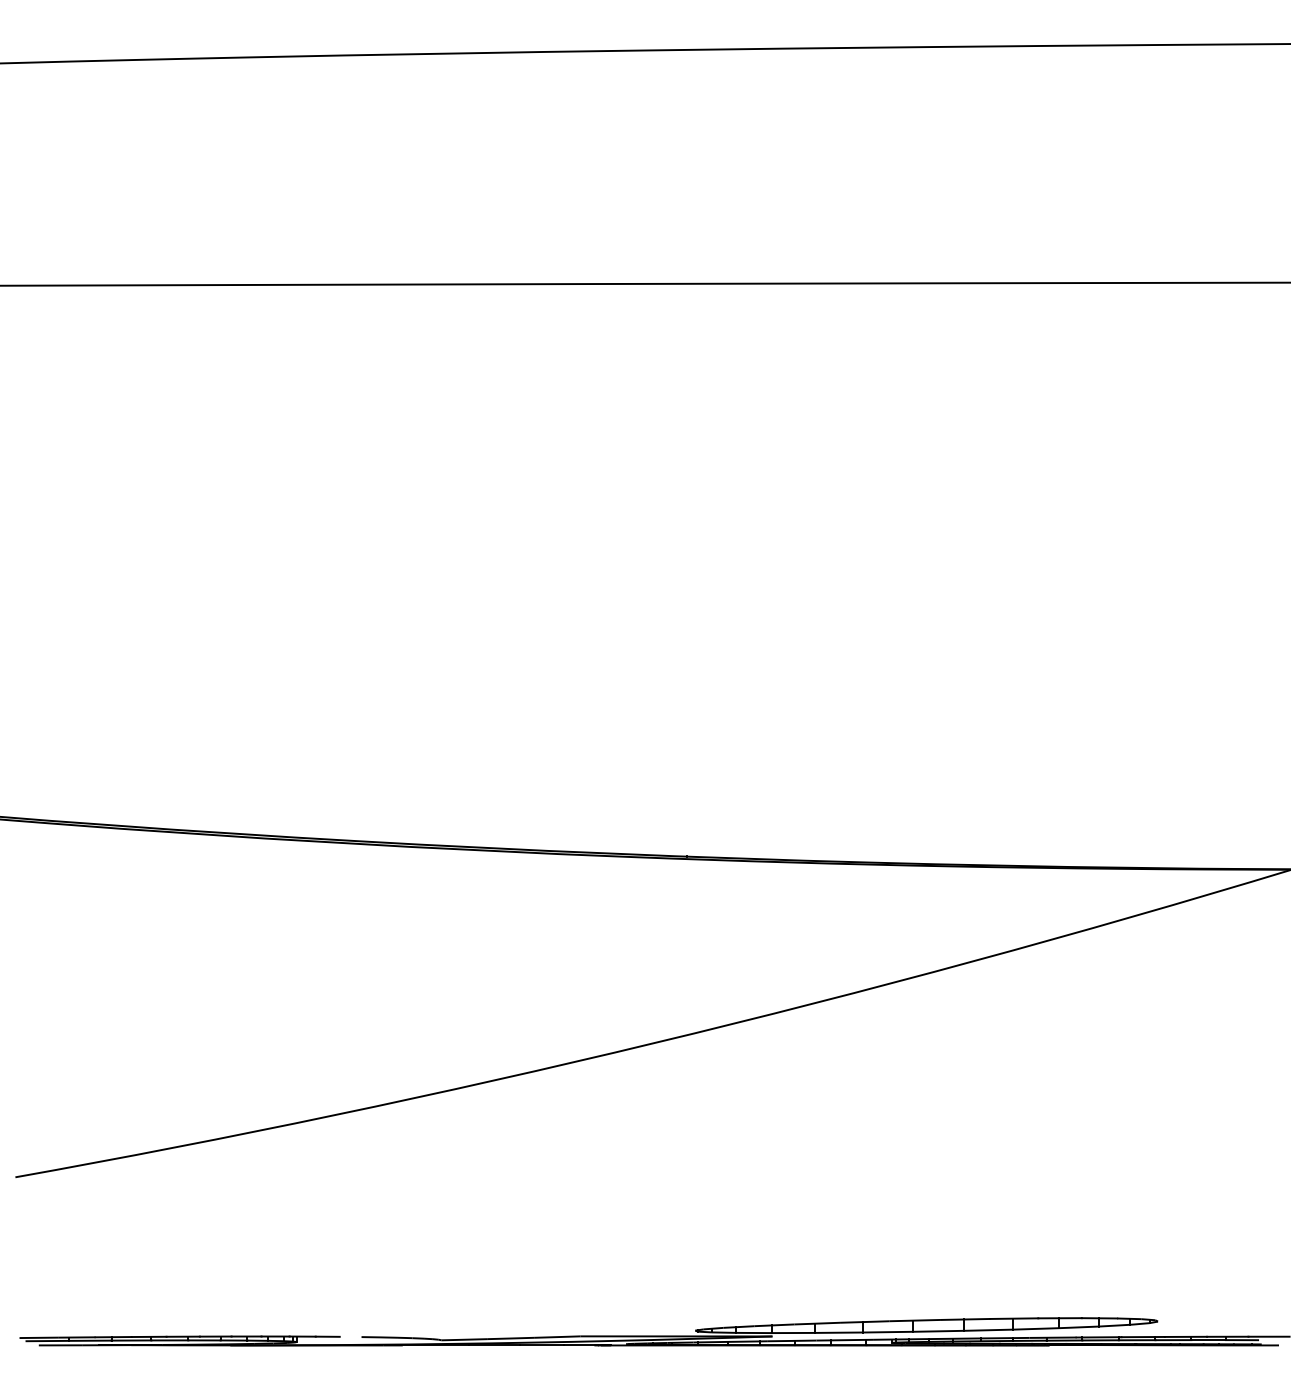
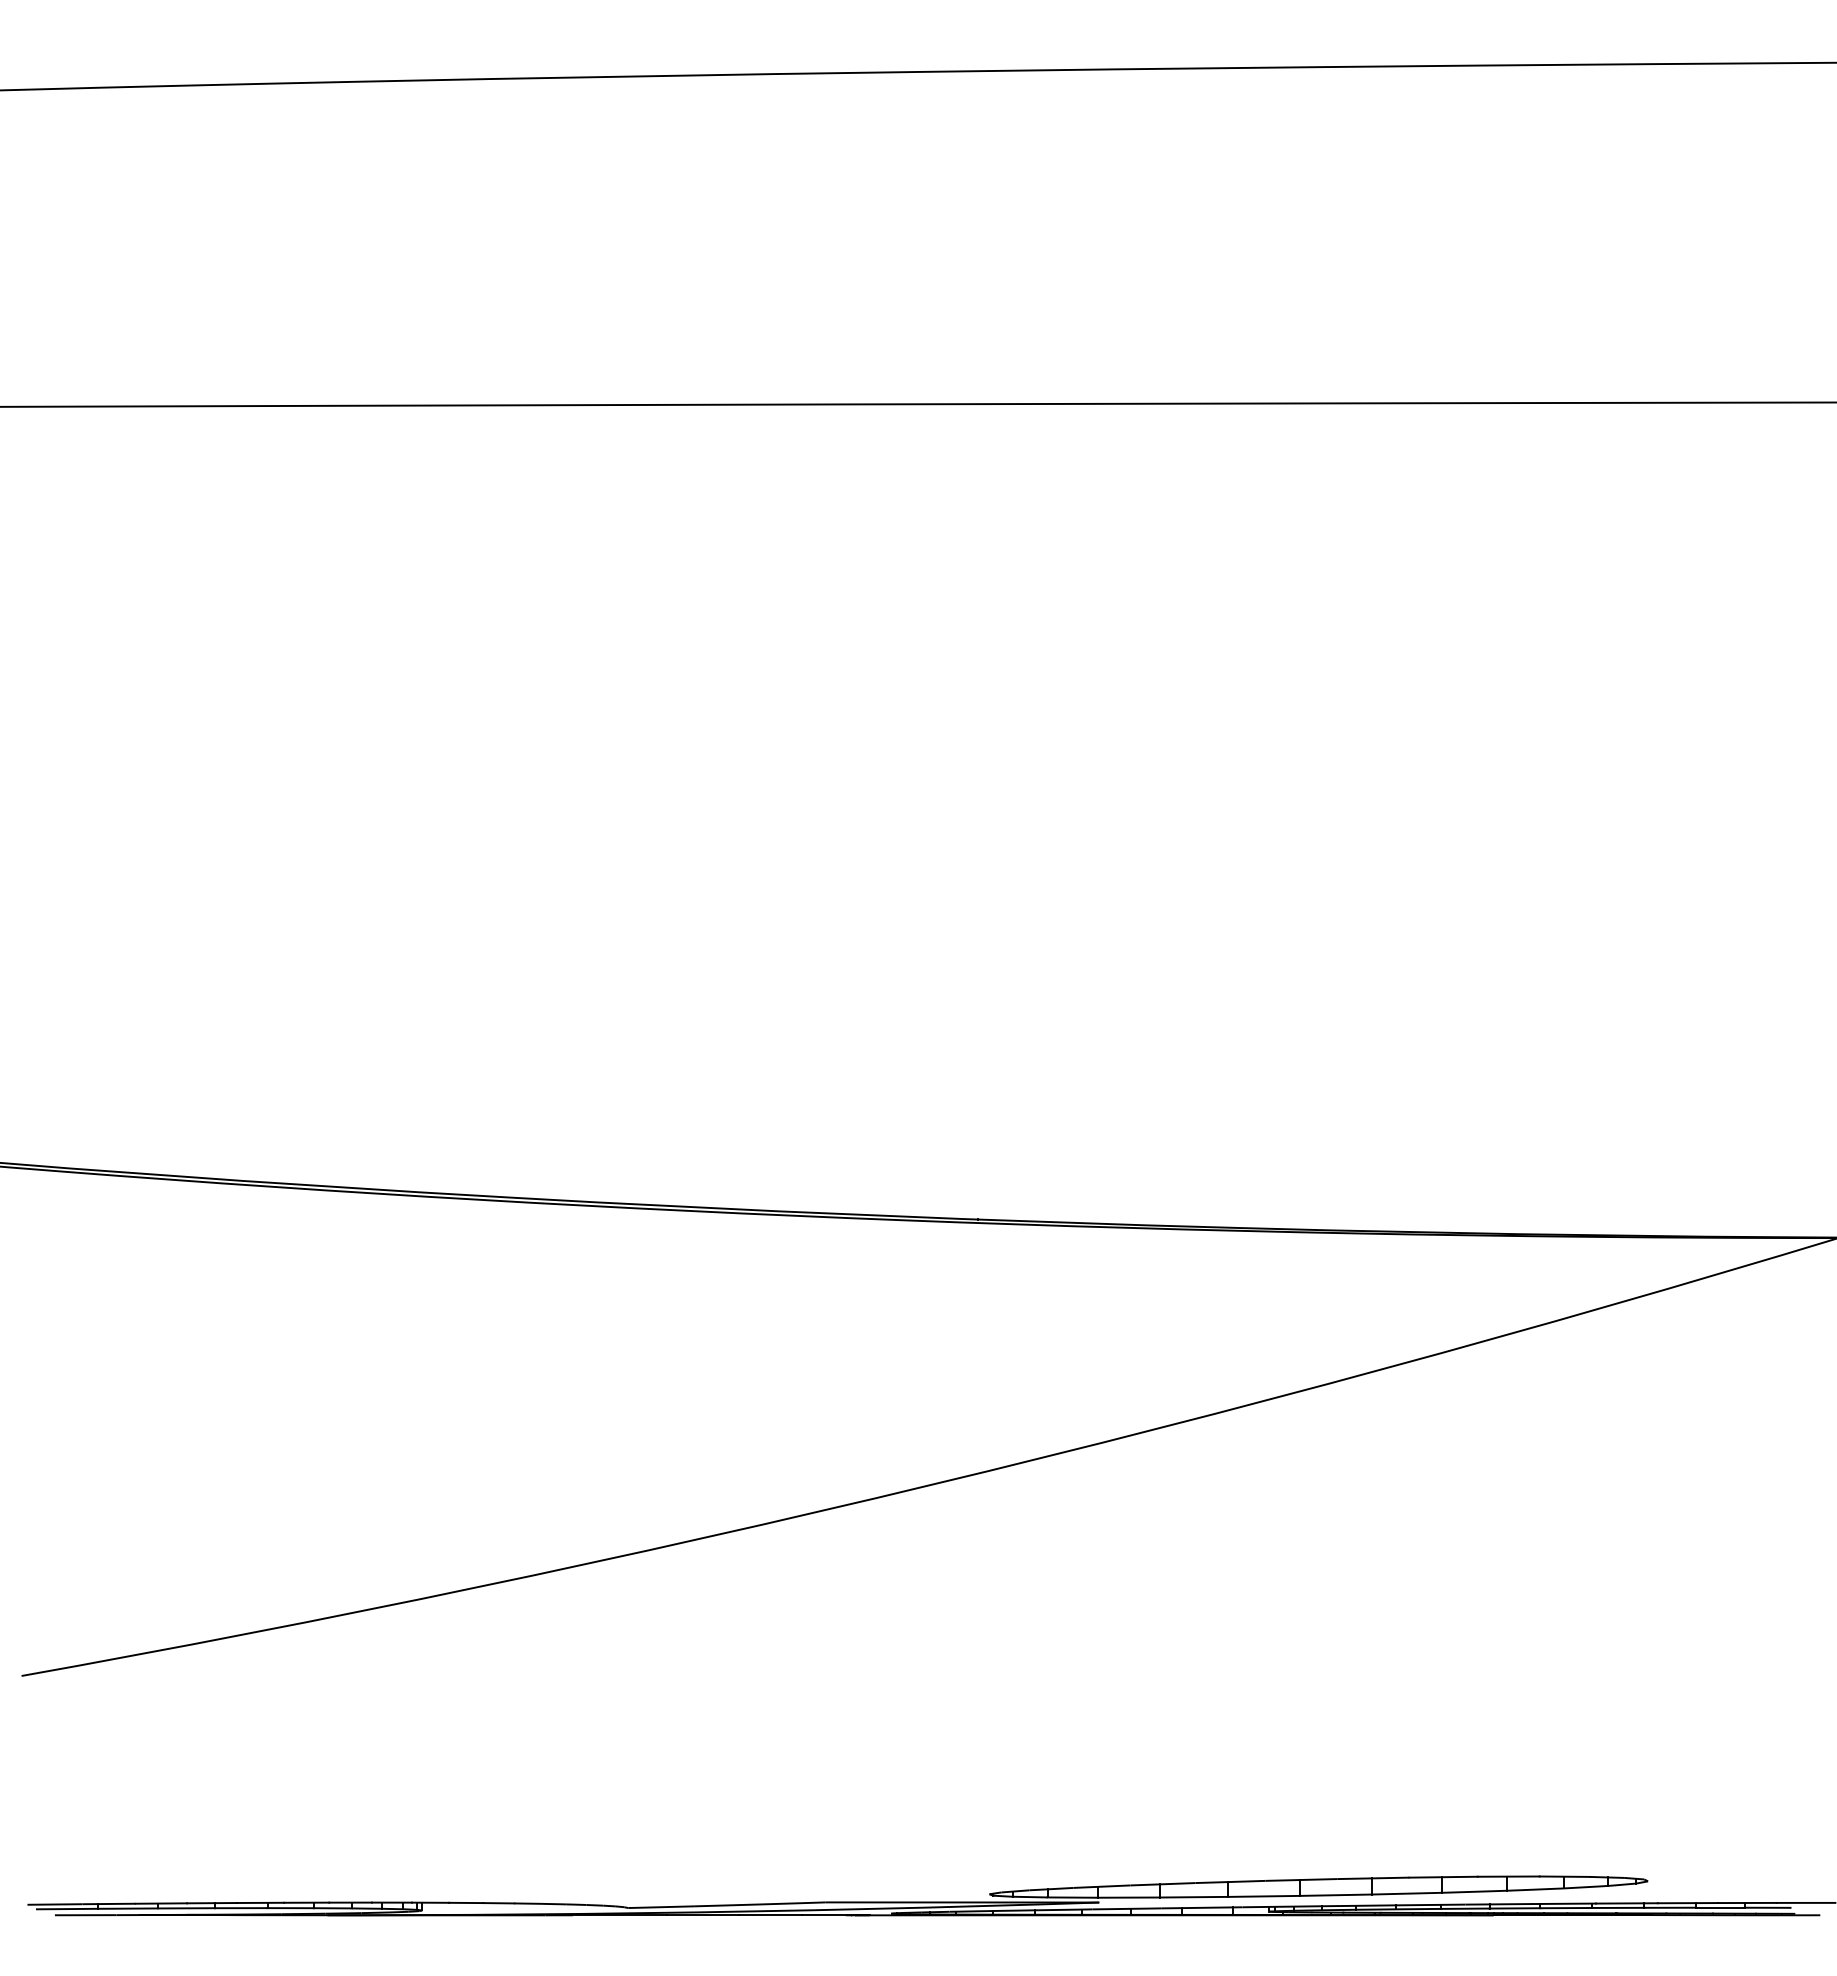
line: (350, 1337) -> (498, 1903), added

